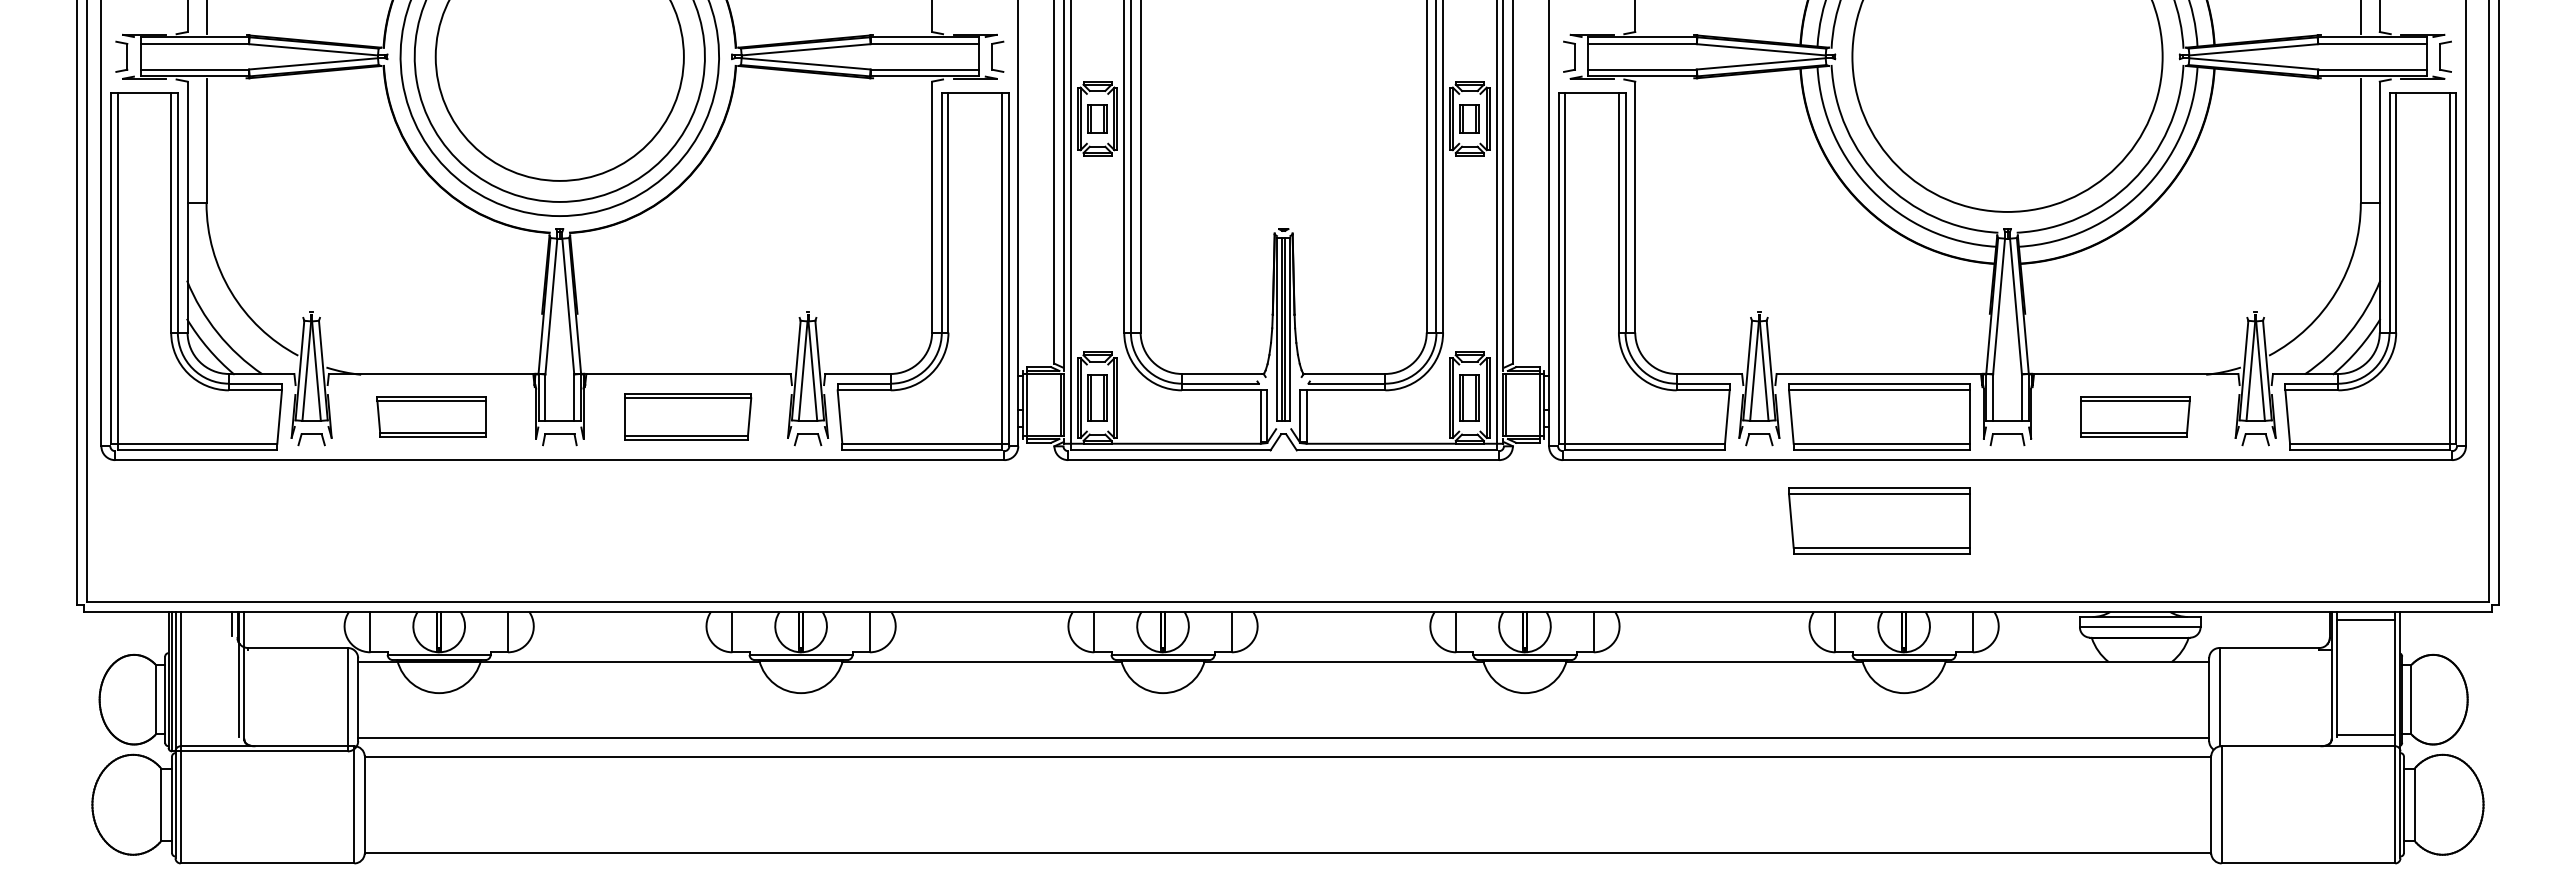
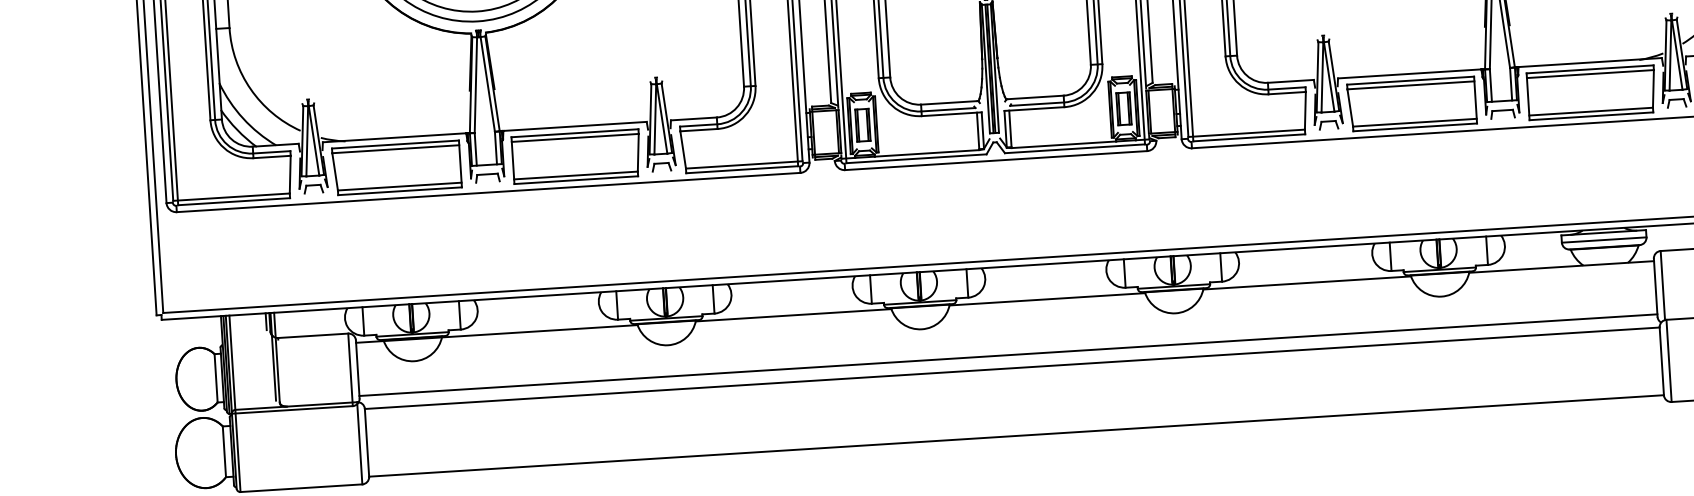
part: (431, 416) -> (396, 167), size x1.67
part: (687, 416) -> (576, 156), size x1.43
part: (2135, 416) -> (1591, 92), size x1.67
part: (1879, 520) -> (1416, 176), removed

